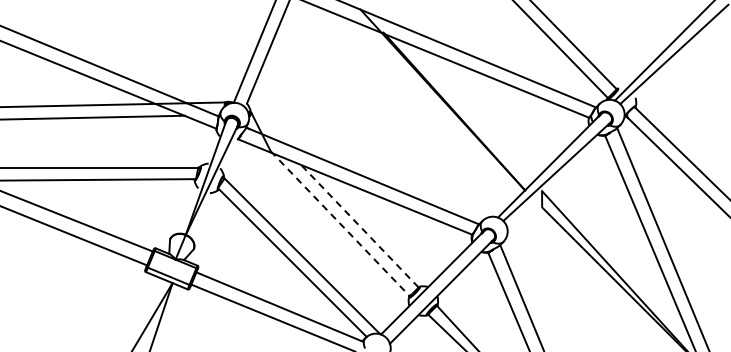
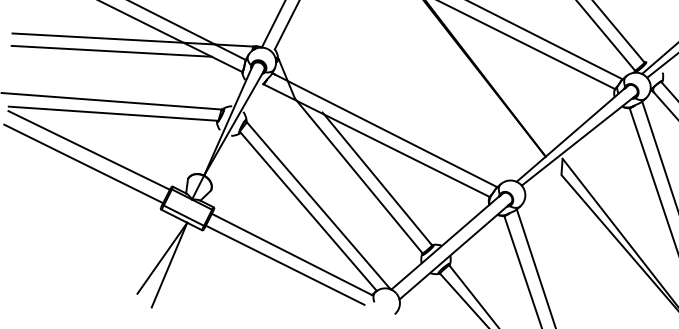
line: (340, 224) -> (359, 176), dashed -> solid
line: (358, 224) -> (377, 178), dashed -> solid

